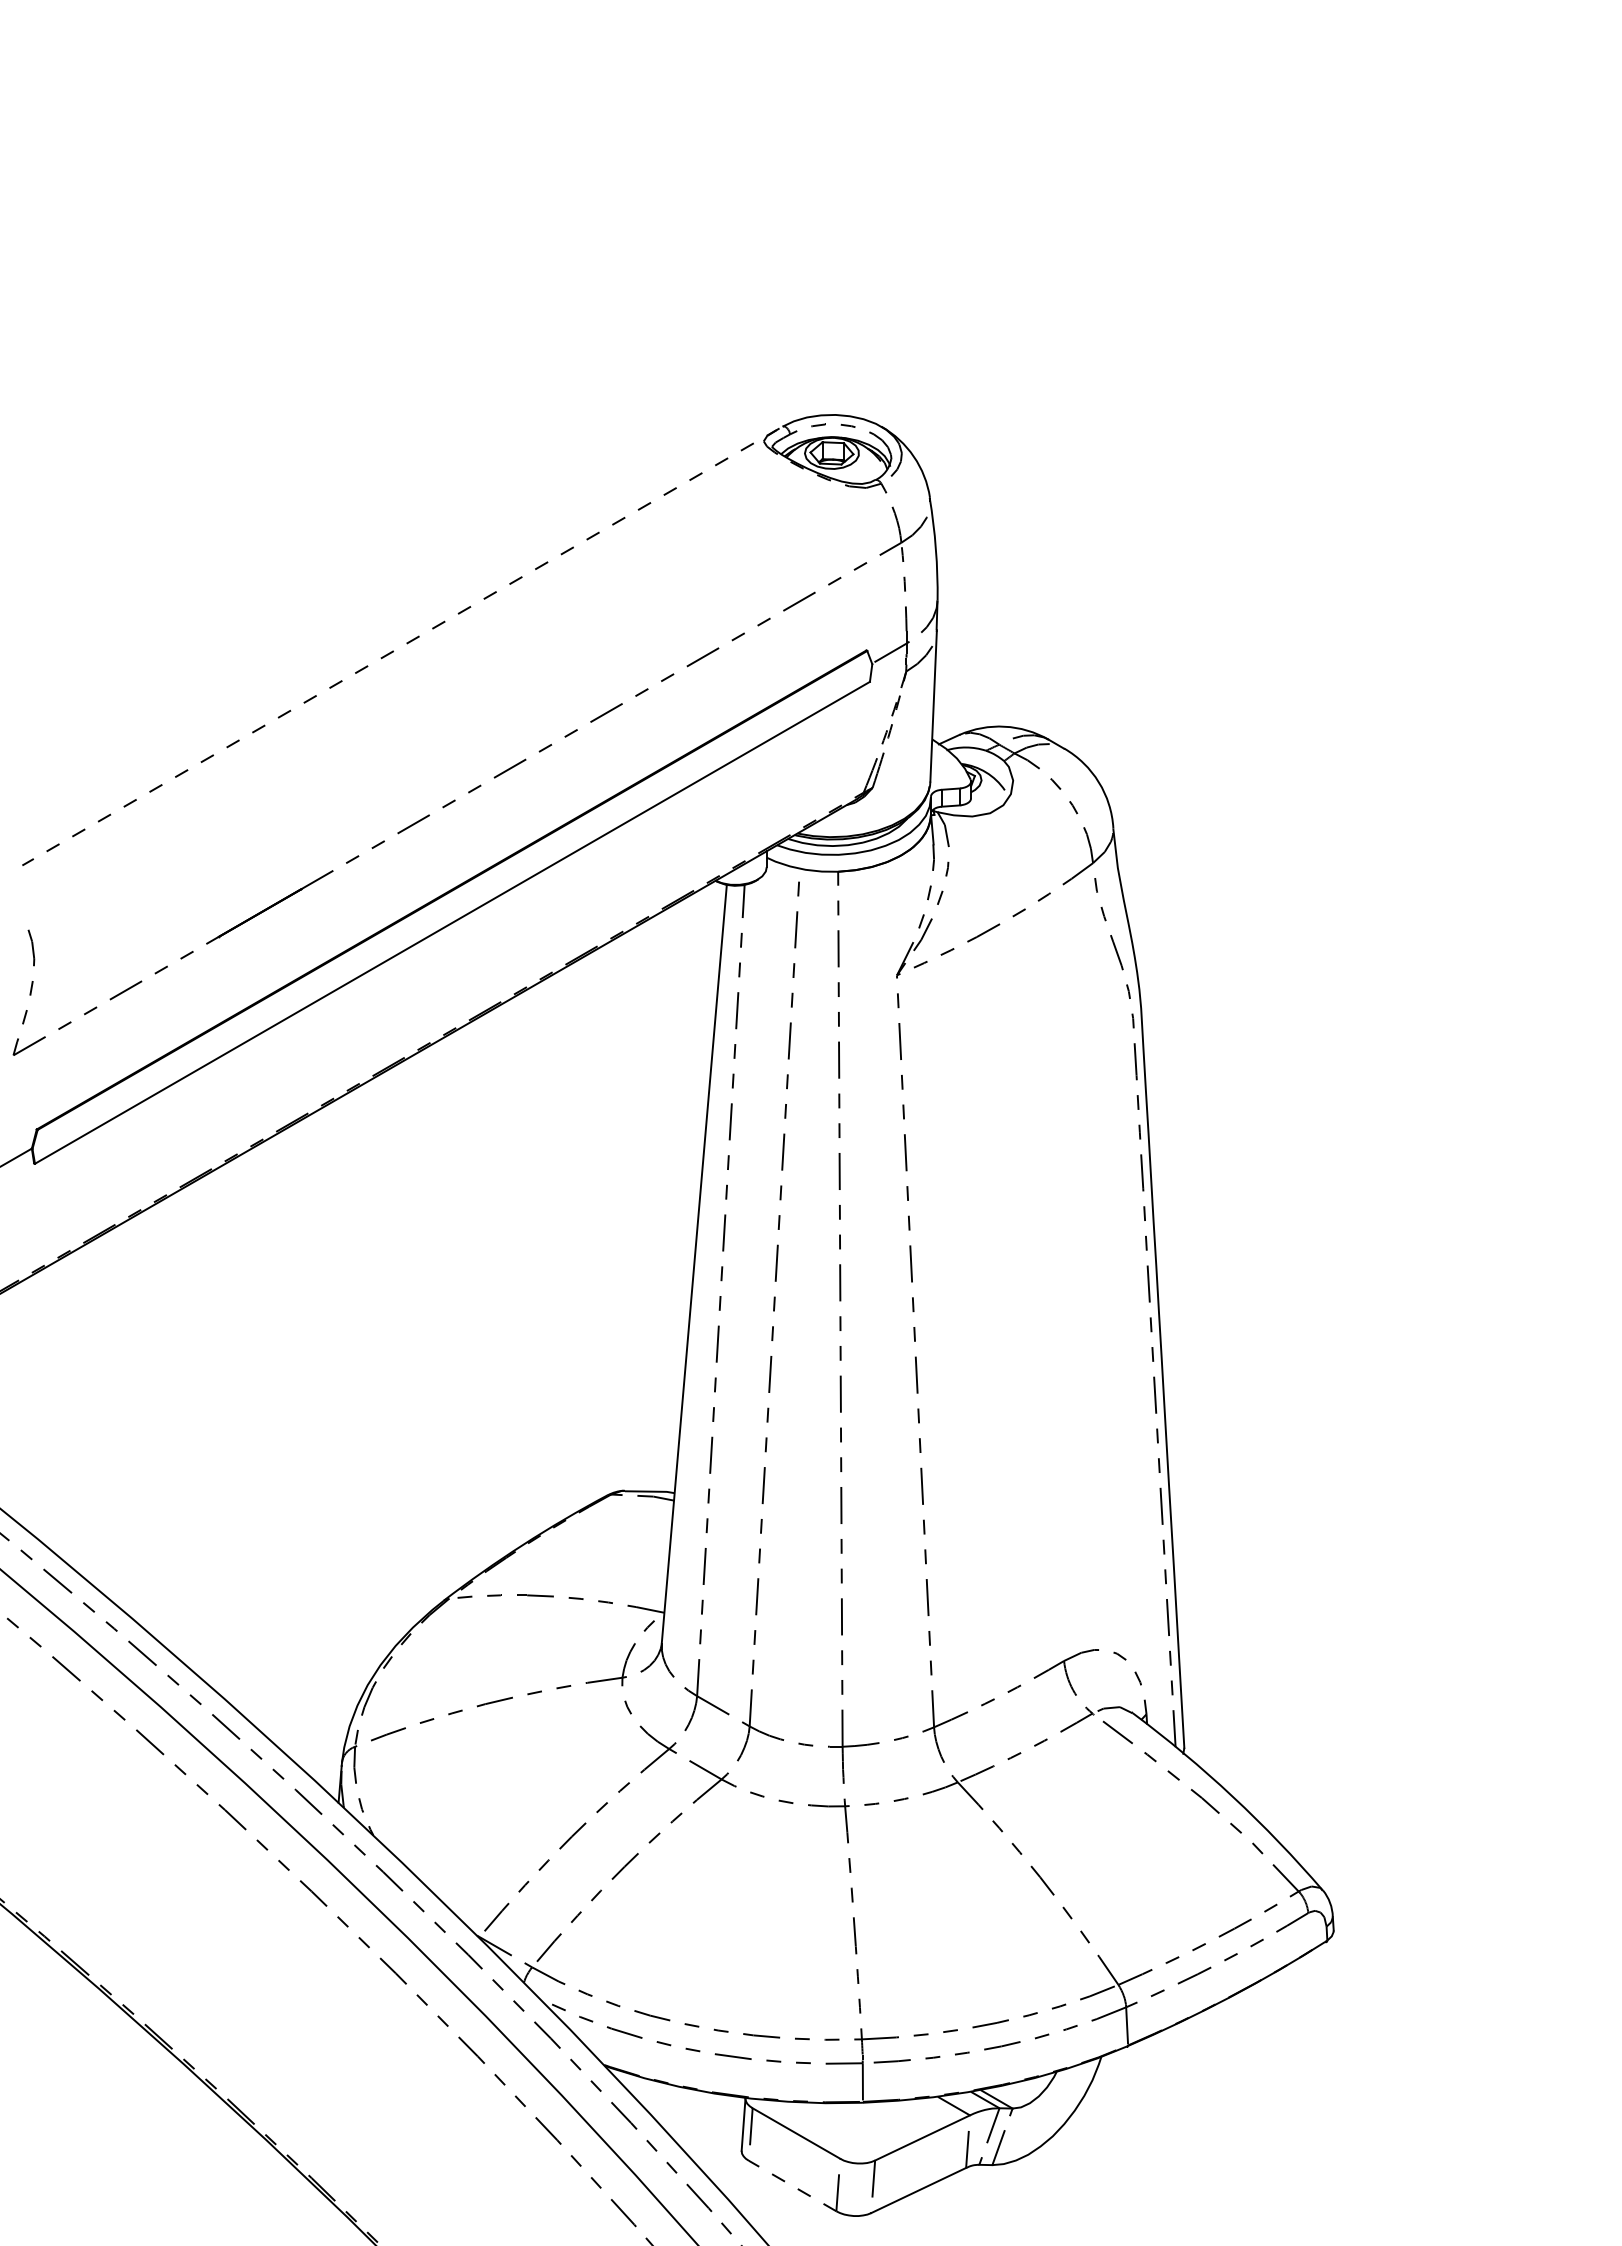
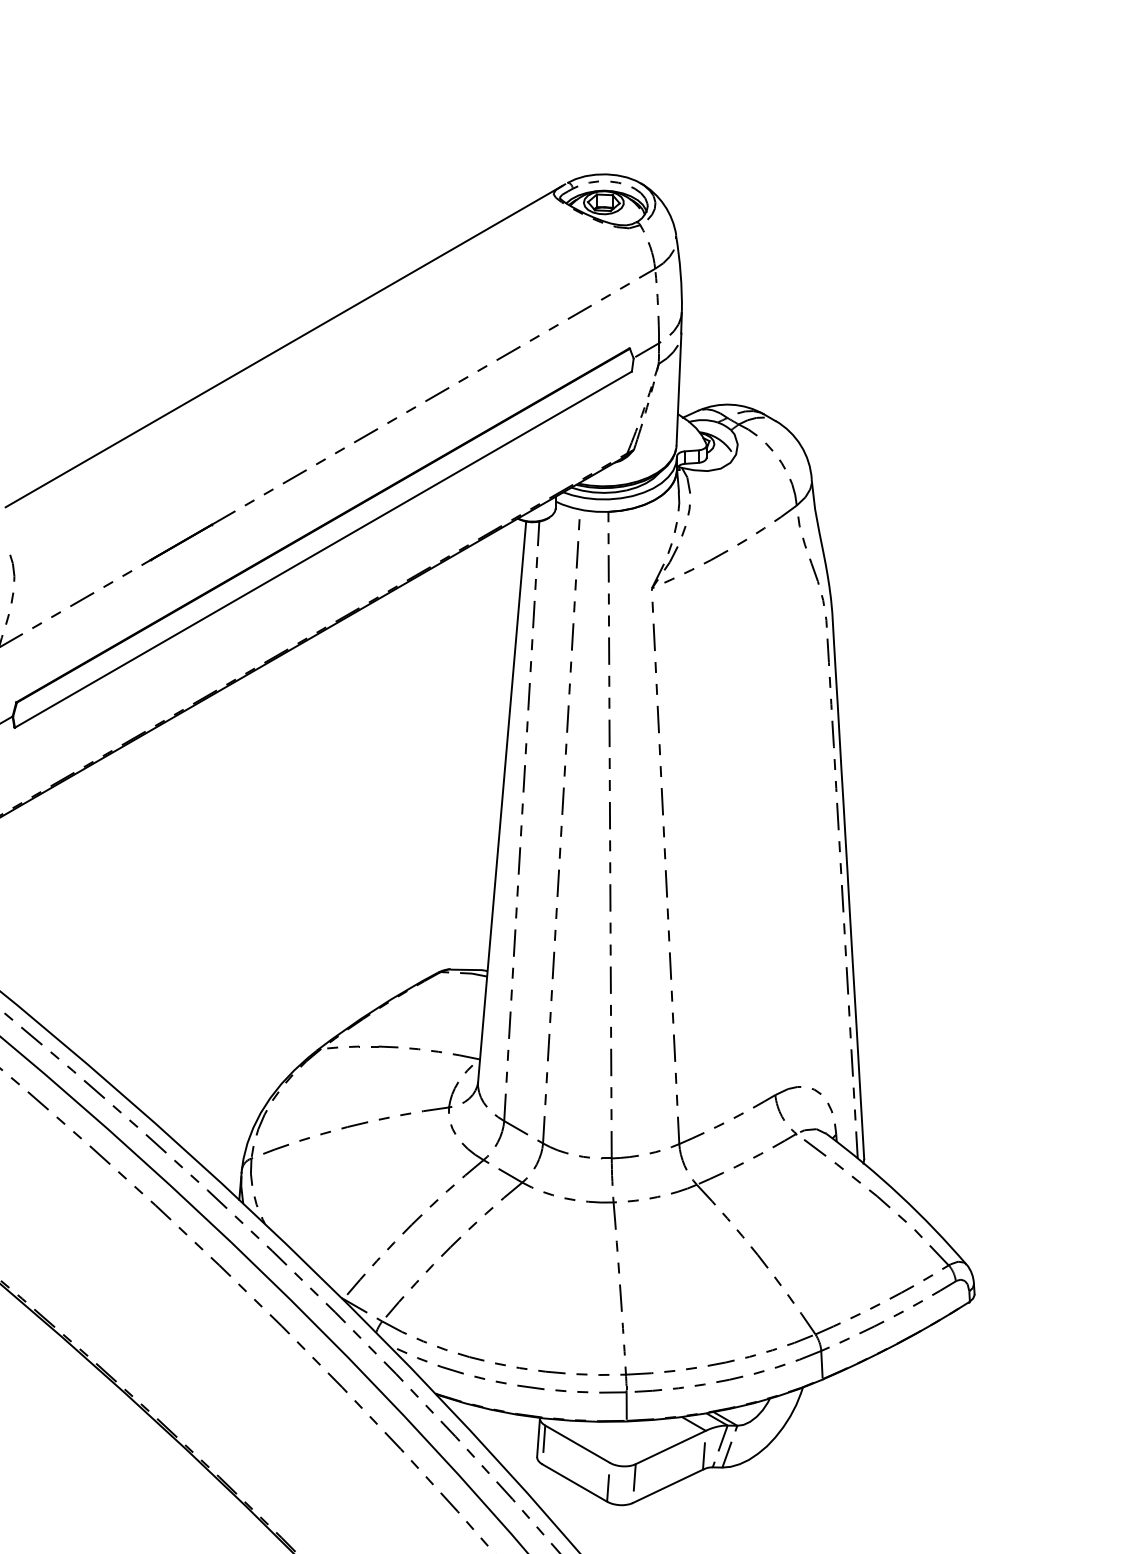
line: (400, 647) -> (285, 346), dashed -> solid
line: (792, 2185) -> (574, 1482), dashed -> solid

